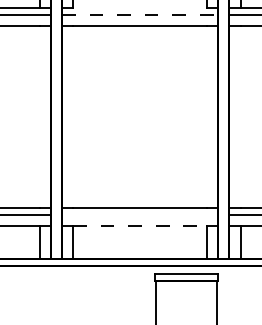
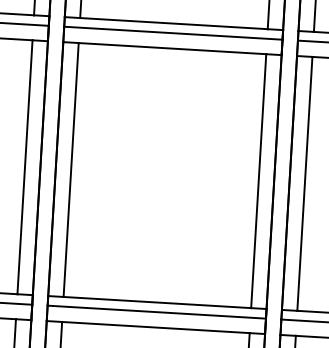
line: (140, 8) -> (174, 23), added
line: (140, 15) -> (173, 33), dashed -> solid
line: (39, 117) -> (24, 167), added
line: (73, 117) -> (71, 170), added
line: (207, 117) -> (258, 181), added
line: (240, 117) -> (304, 184), added
line: (139, 215) -> (155, 312), added
line: (140, 226) -> (156, 328), dashed -> solid

